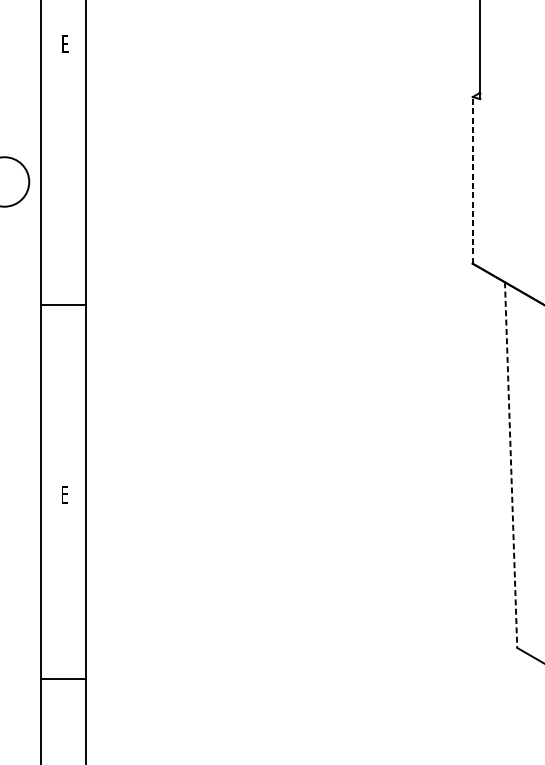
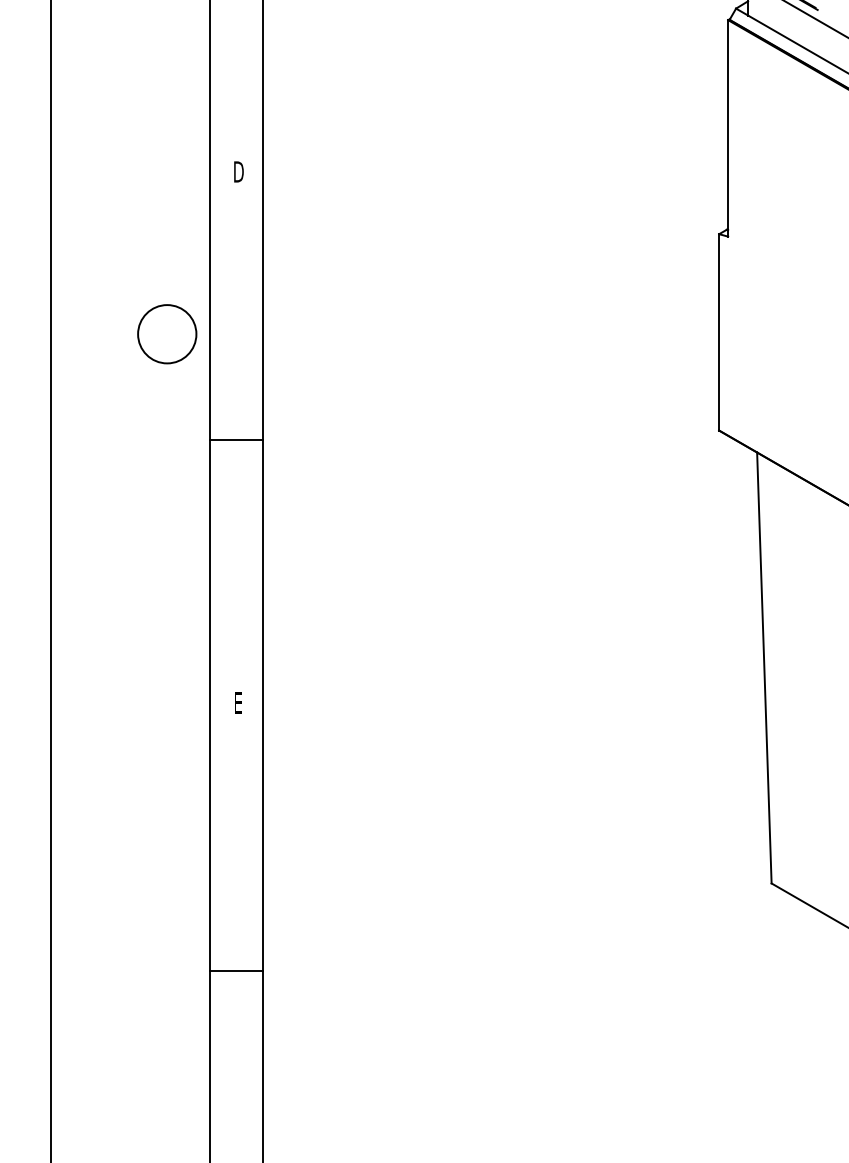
text: (64, 43) -> (238, 171), E -> D
line: (473, 179) -> (719, 331), dashed -> solid
line: (62, 305) -> (235, 440), moved
line: (511, 464) -> (764, 667), dashed -> solid
line: (62, 679) -> (235, 970), moved

